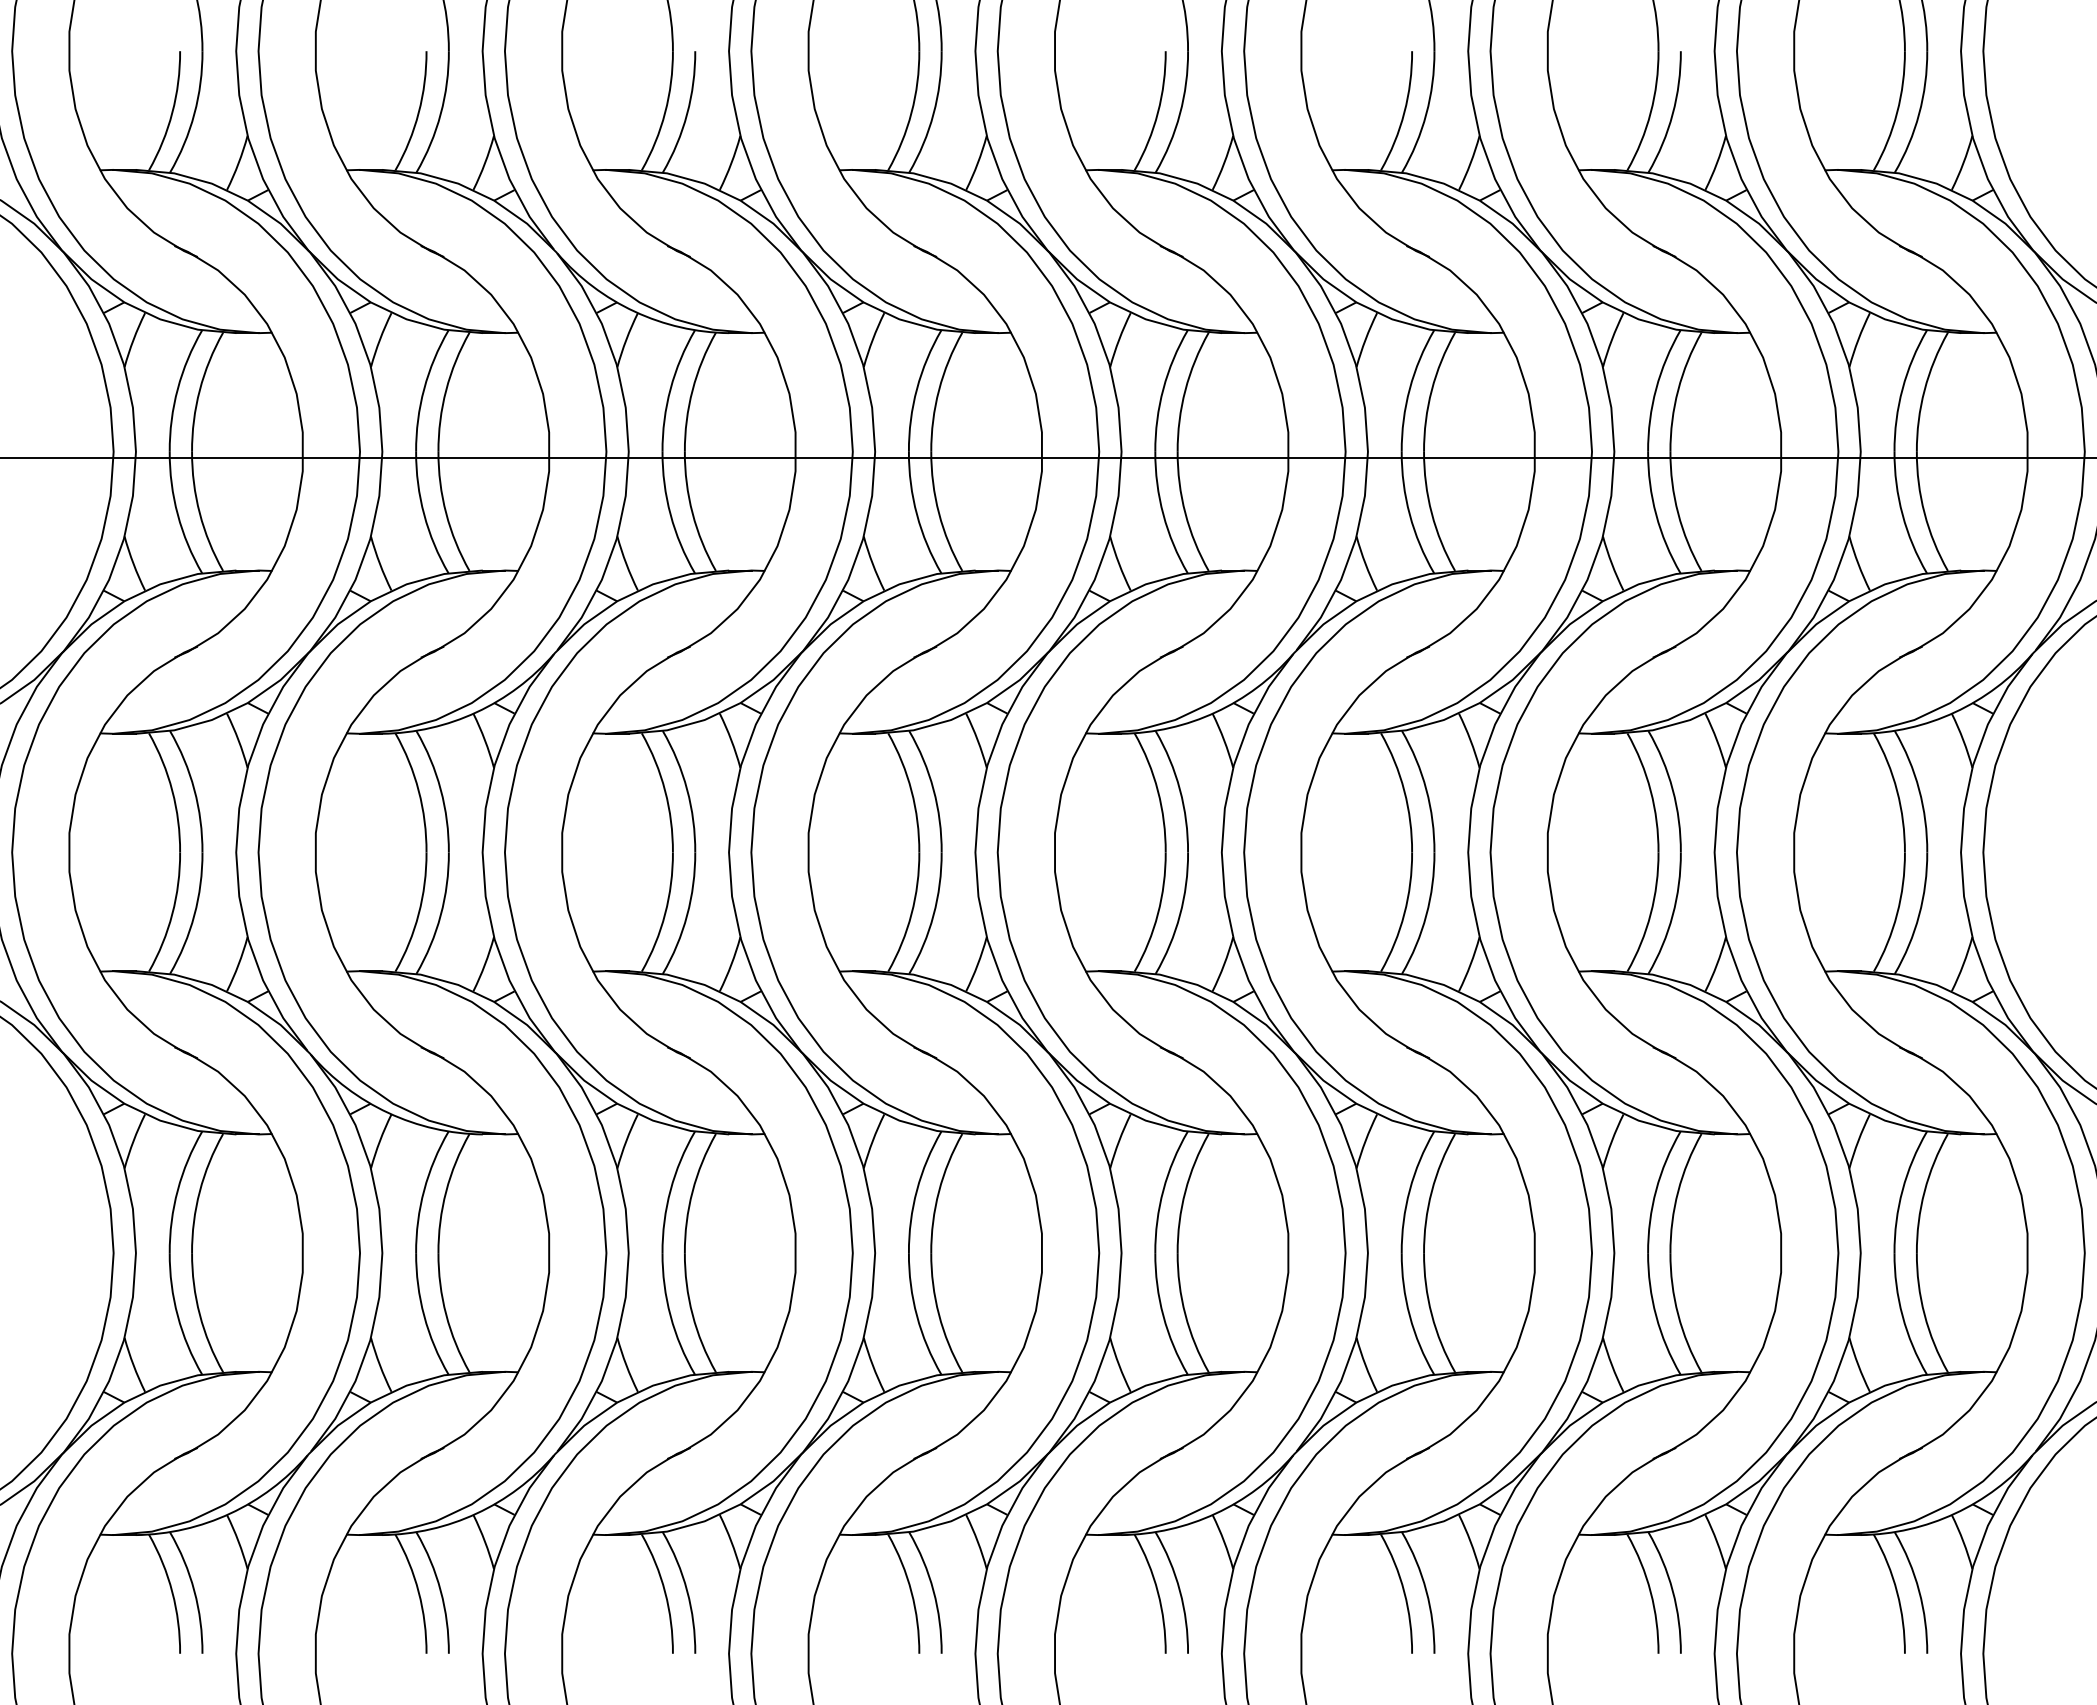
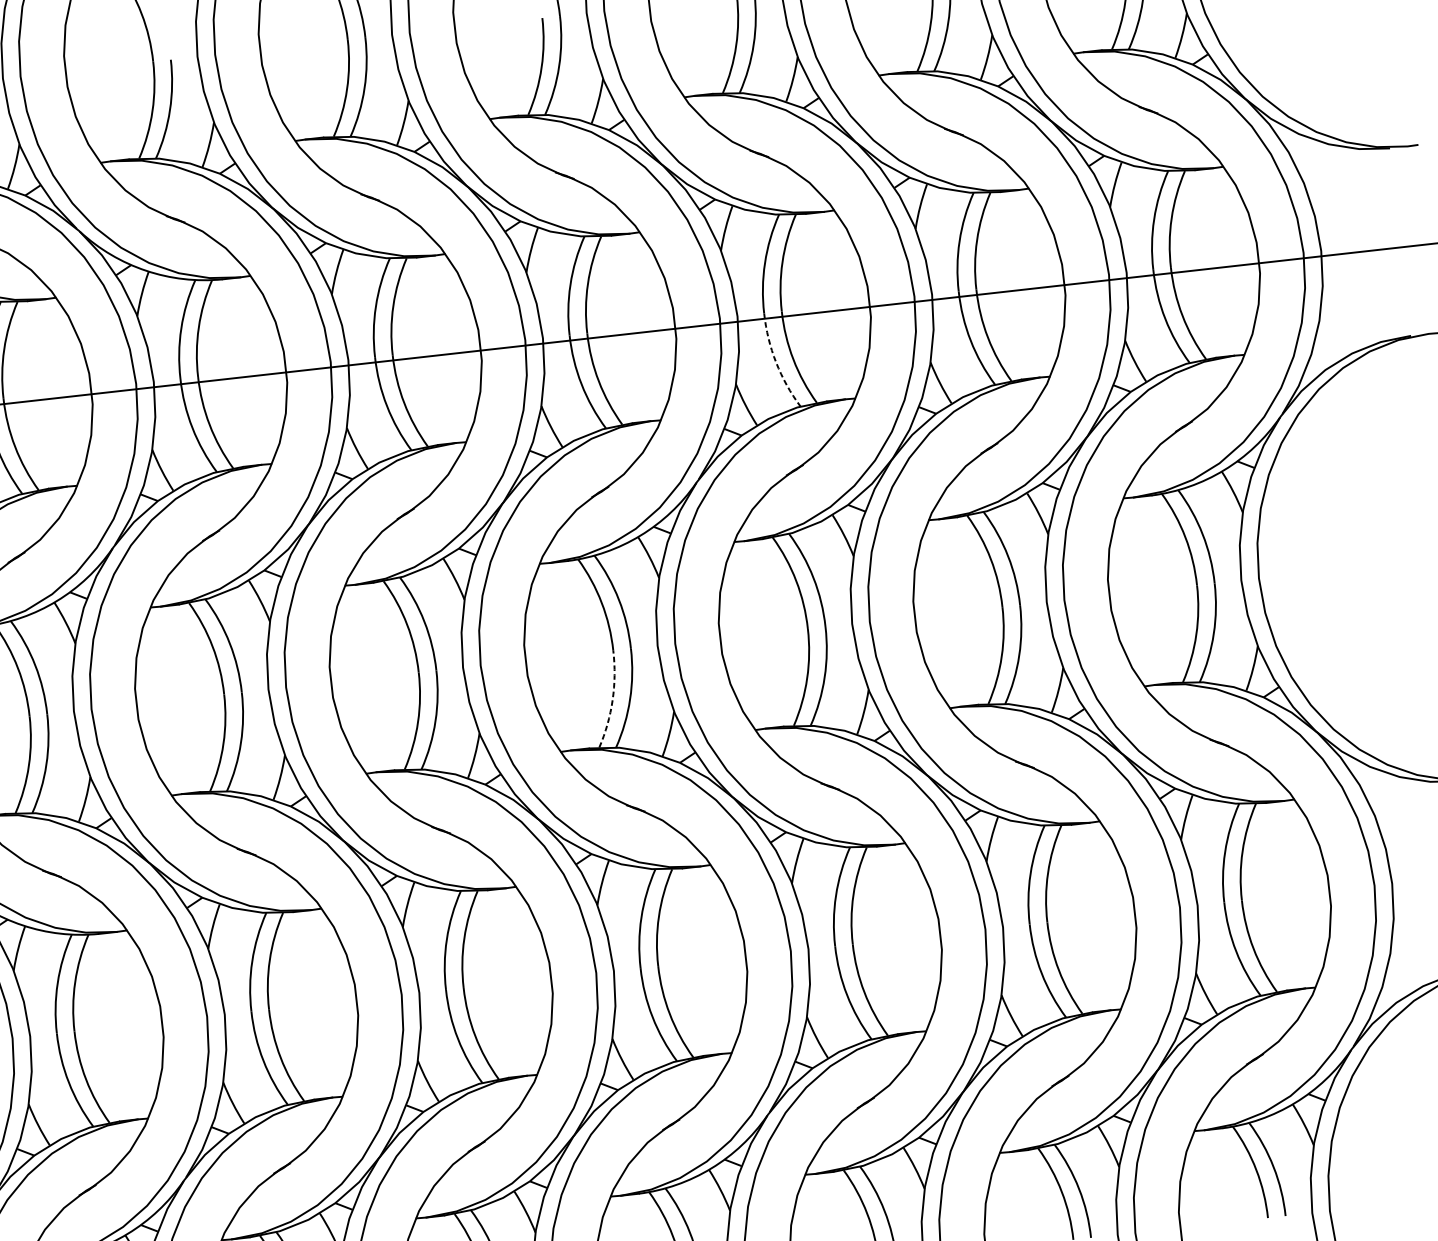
arc: (1409, 514) -> (775, 362), solid -> dashed
arc: (1157, 914) -> (612, 700), solid -> dashed

